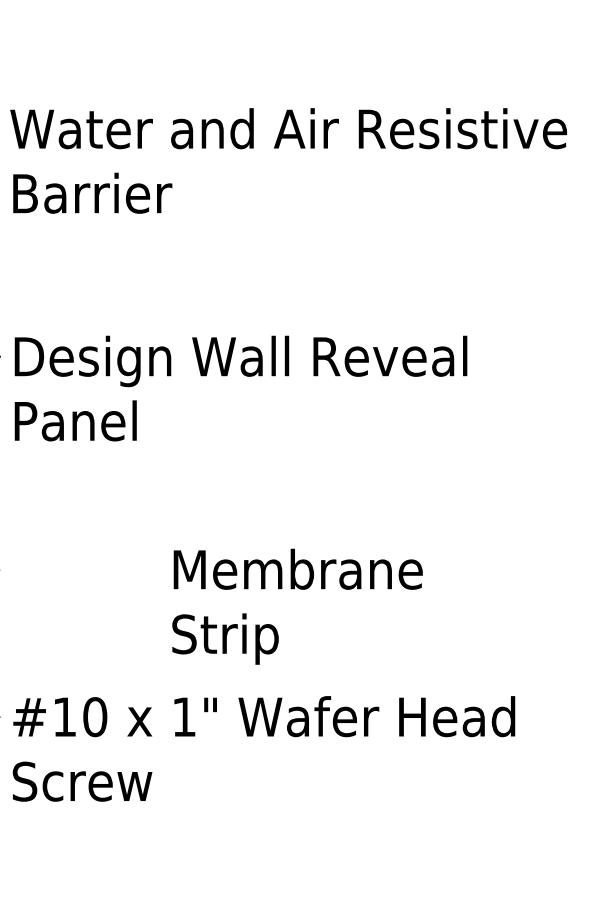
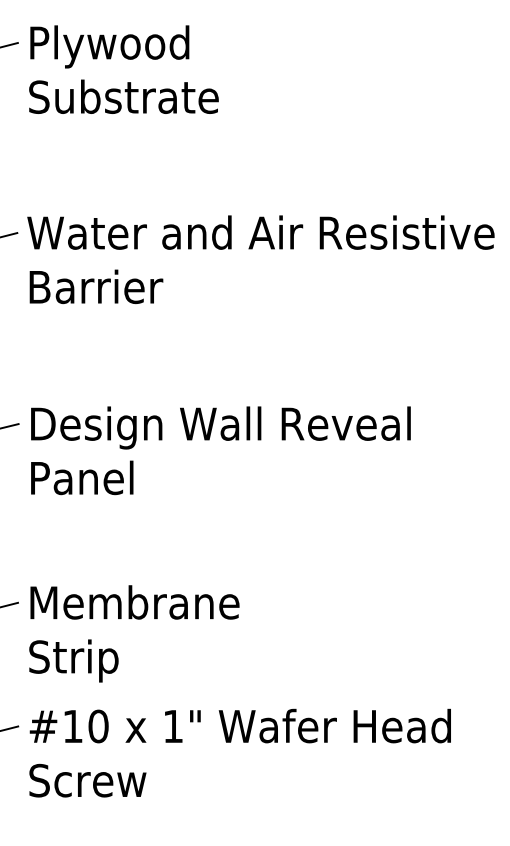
text: (297, 606) -> (134, 633), moved

